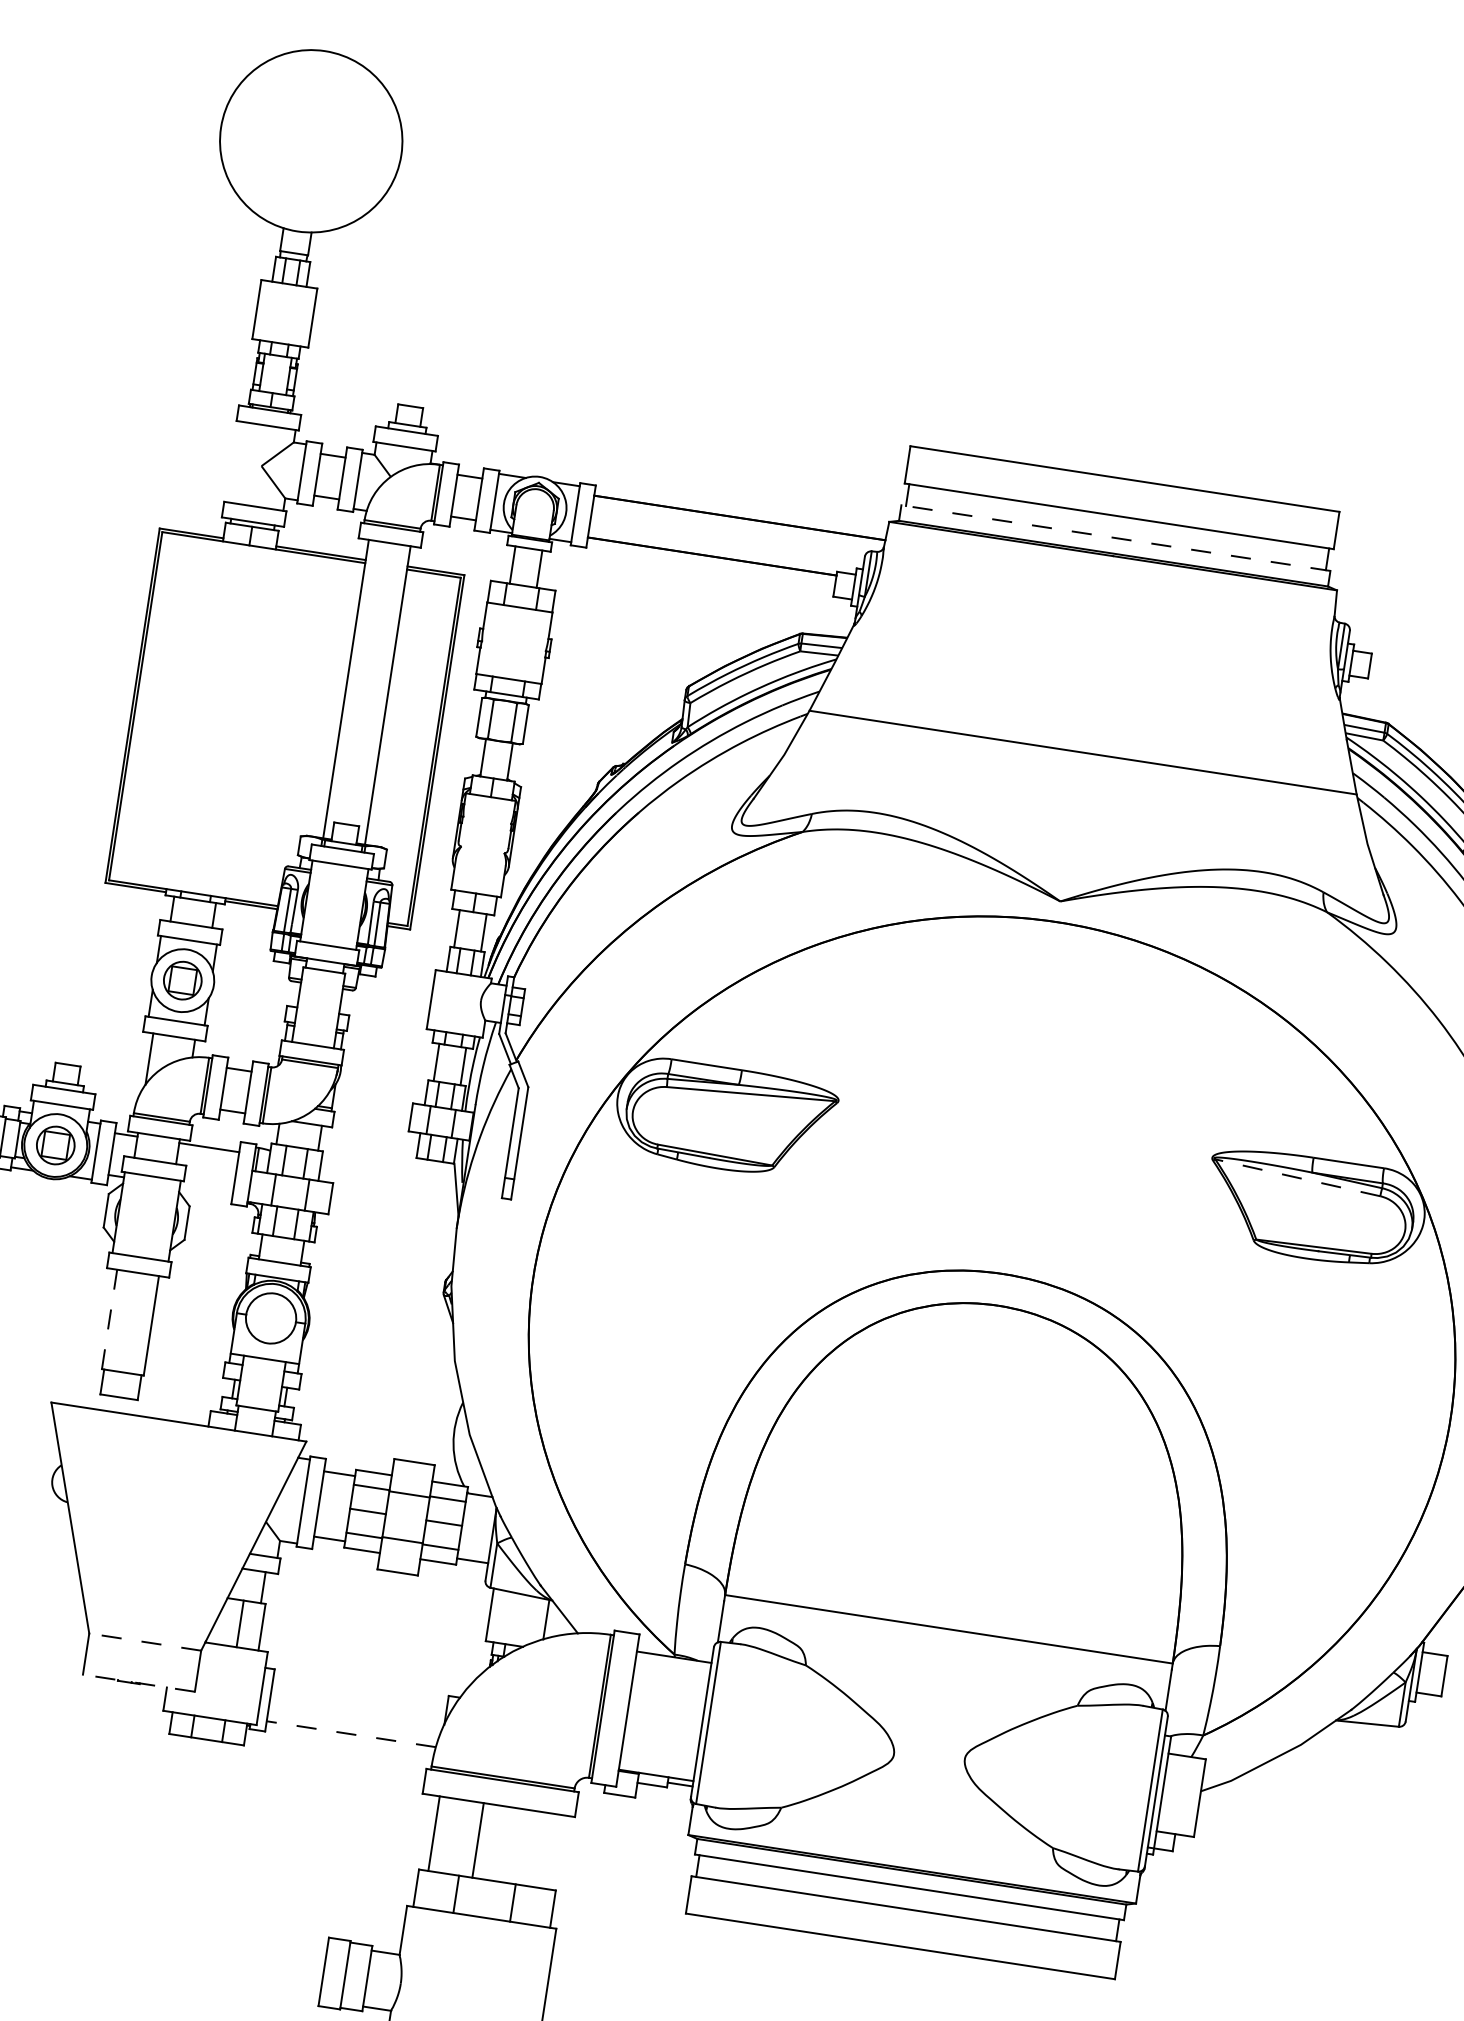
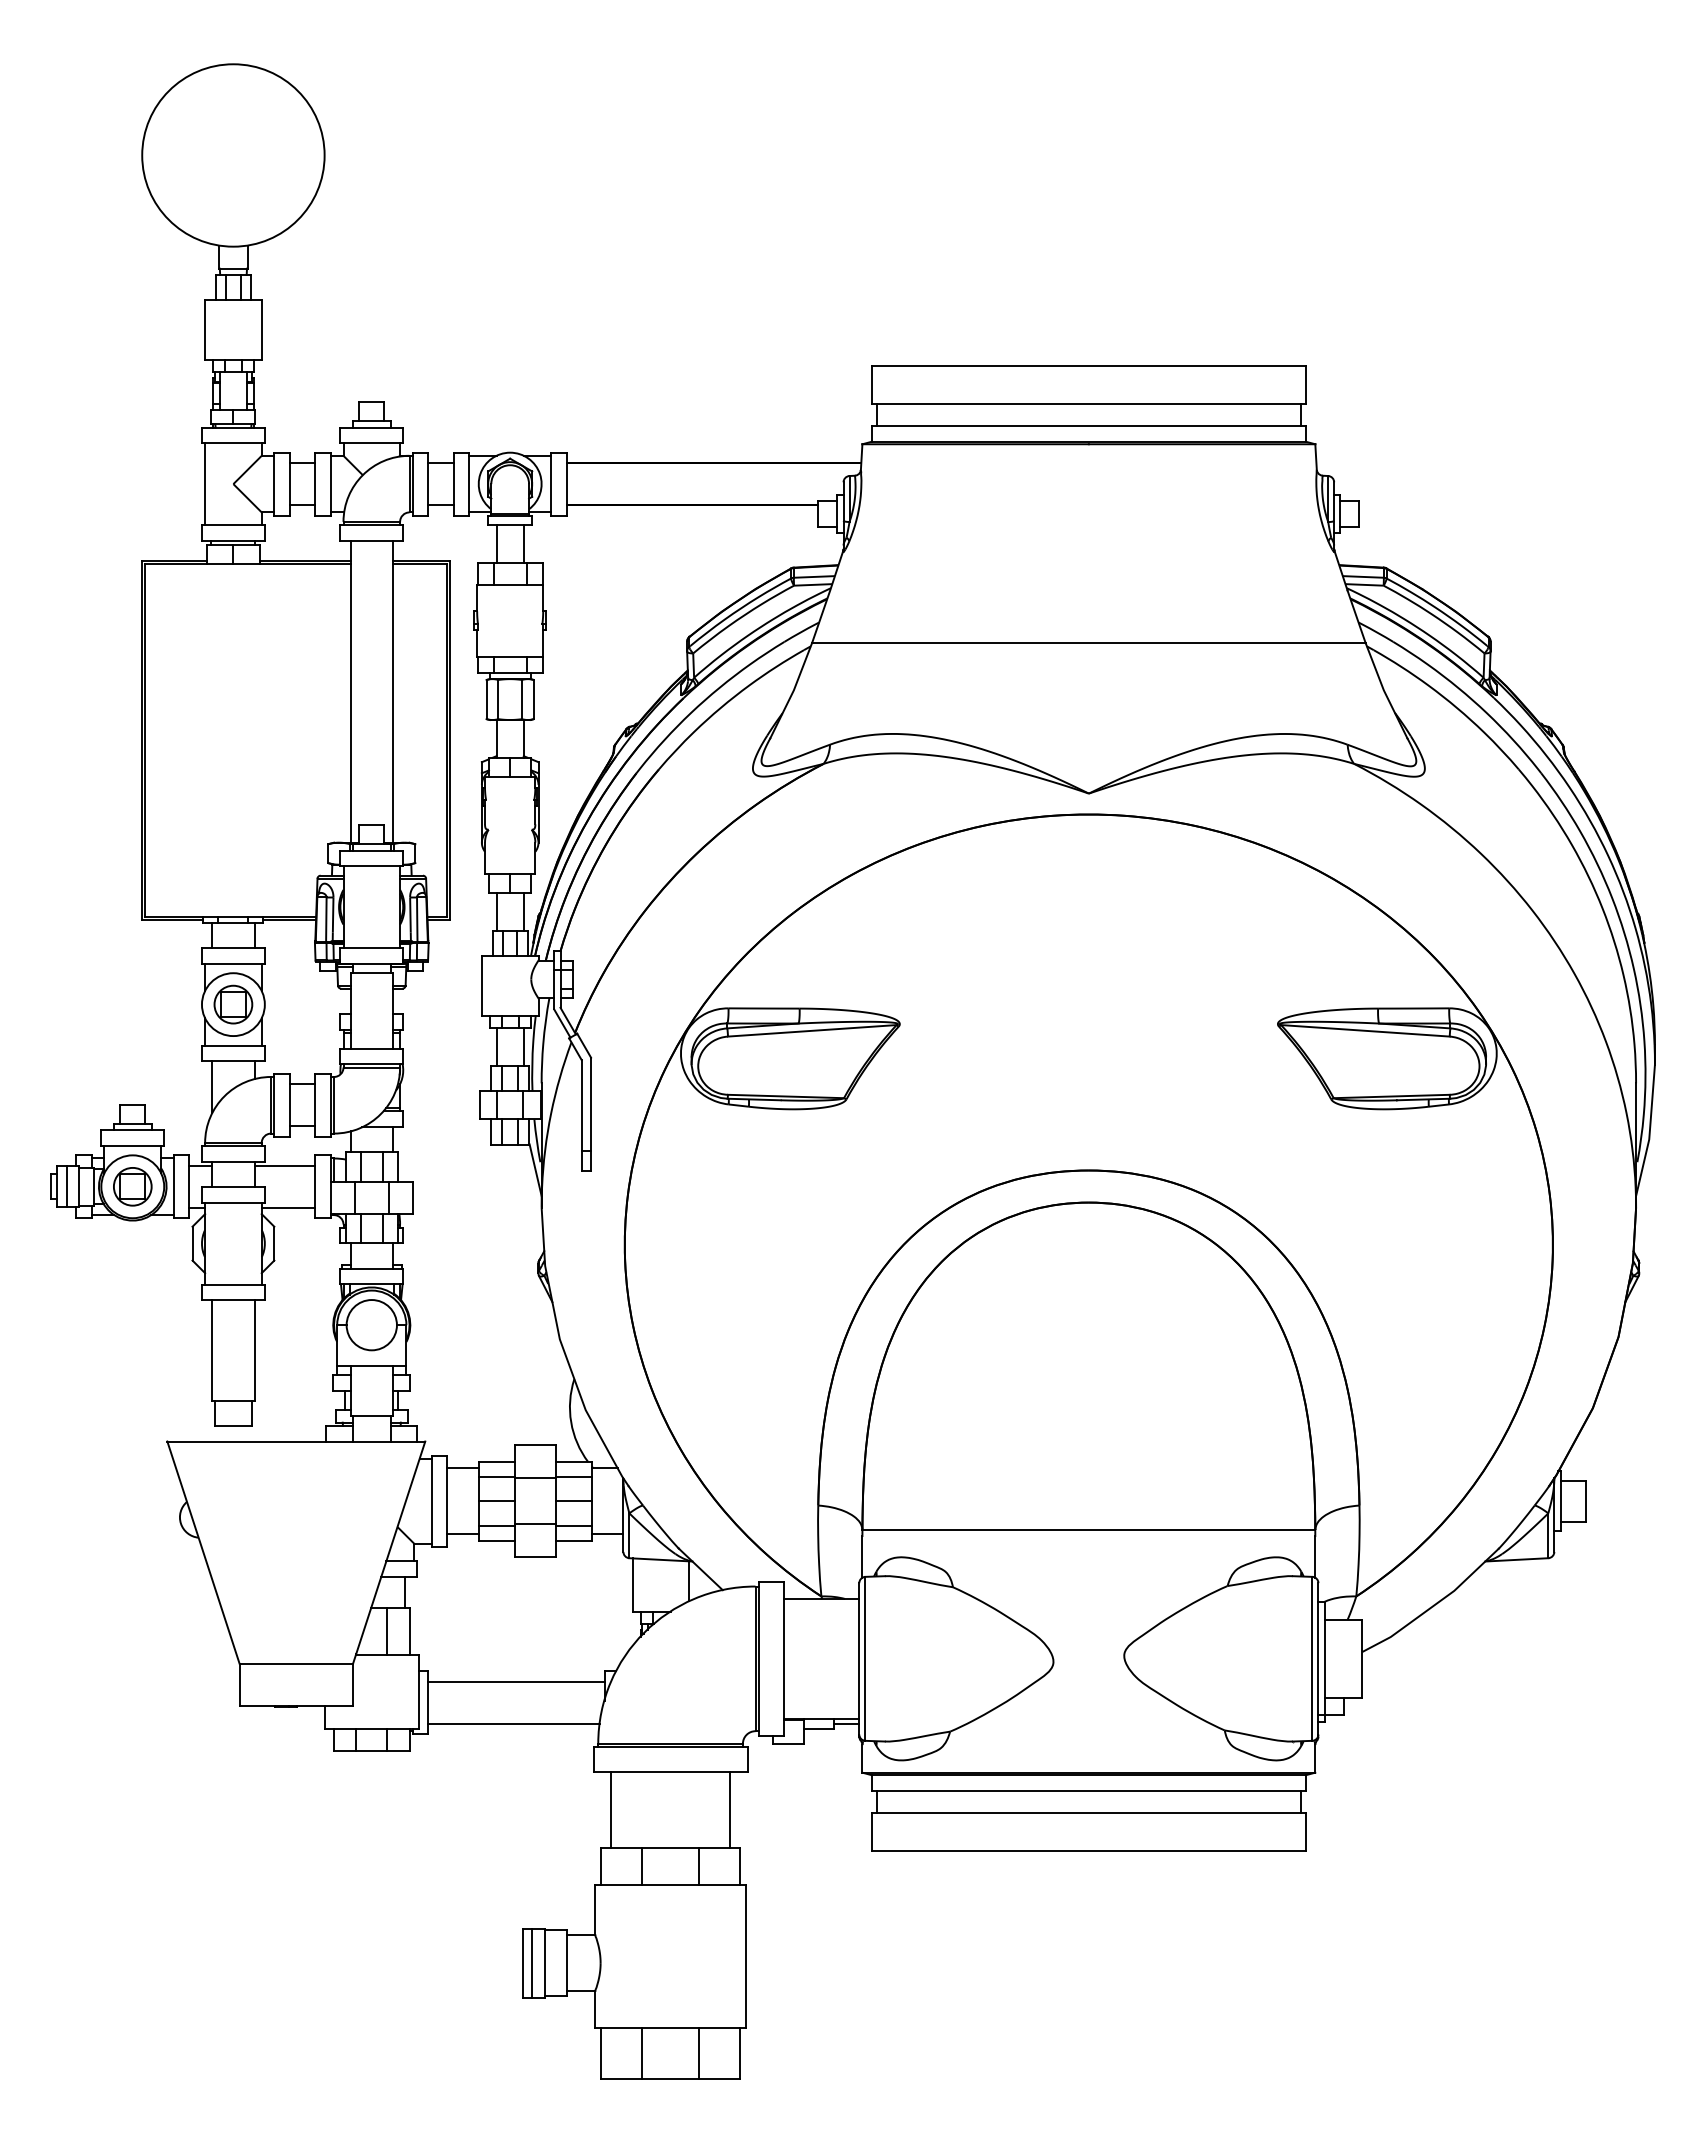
line: (233, 462) -> (205, 484), added
line: (1115, 538) -> (1088, 426), dashed -> solid
line: (1297, 1177) -> (1365, 1030), dashed -> solid
line: (206, 1189) -> (288, 1207), added
line: (109, 1320) -> (212, 1351), dashed -> solid
line: (145, 1642) -> (296, 1664), dashed -> solid
line: (139, 1683) -> (296, 1705), dashed -> solid
line: (360, 1692) -> (516, 1681), added
line: (350, 1734) -> (513, 1724), dashed -> solid
line: (478, 1840) -> (730, 1809), moved
line: (333, 1972) -> (532, 1962), added

